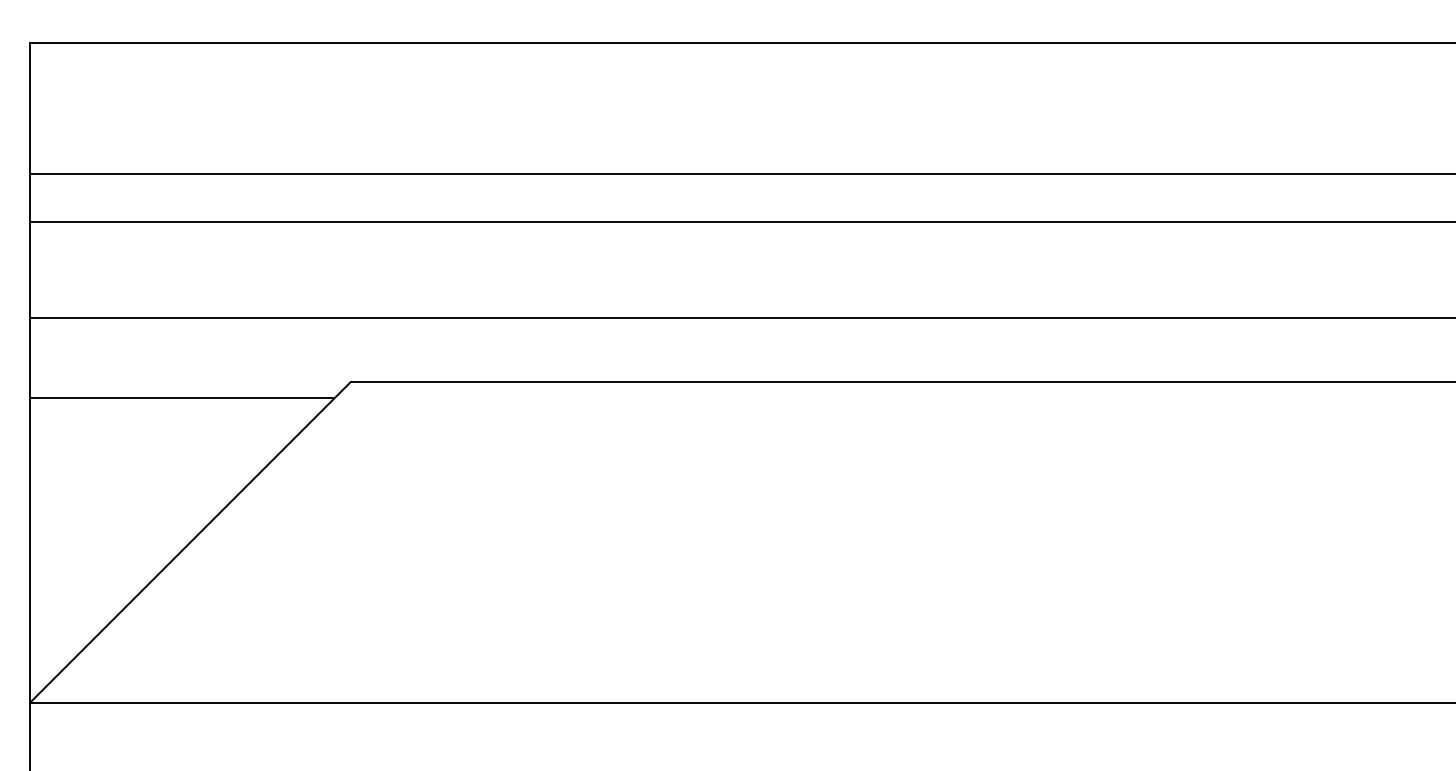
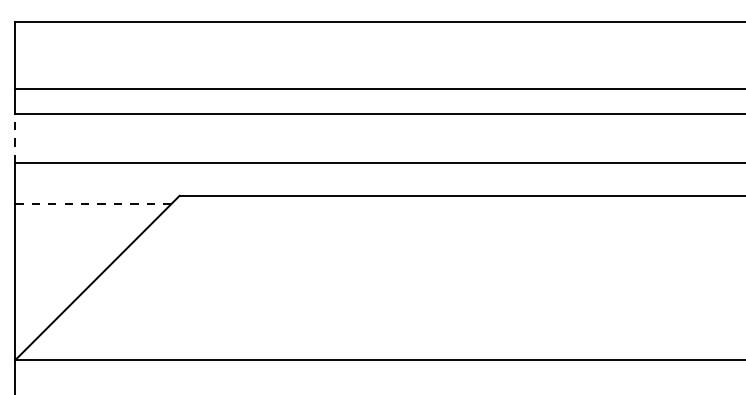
line: (30, 270) -> (15, 138), solid -> dashed
line: (182, 399) -> (93, 204), solid -> dashed

